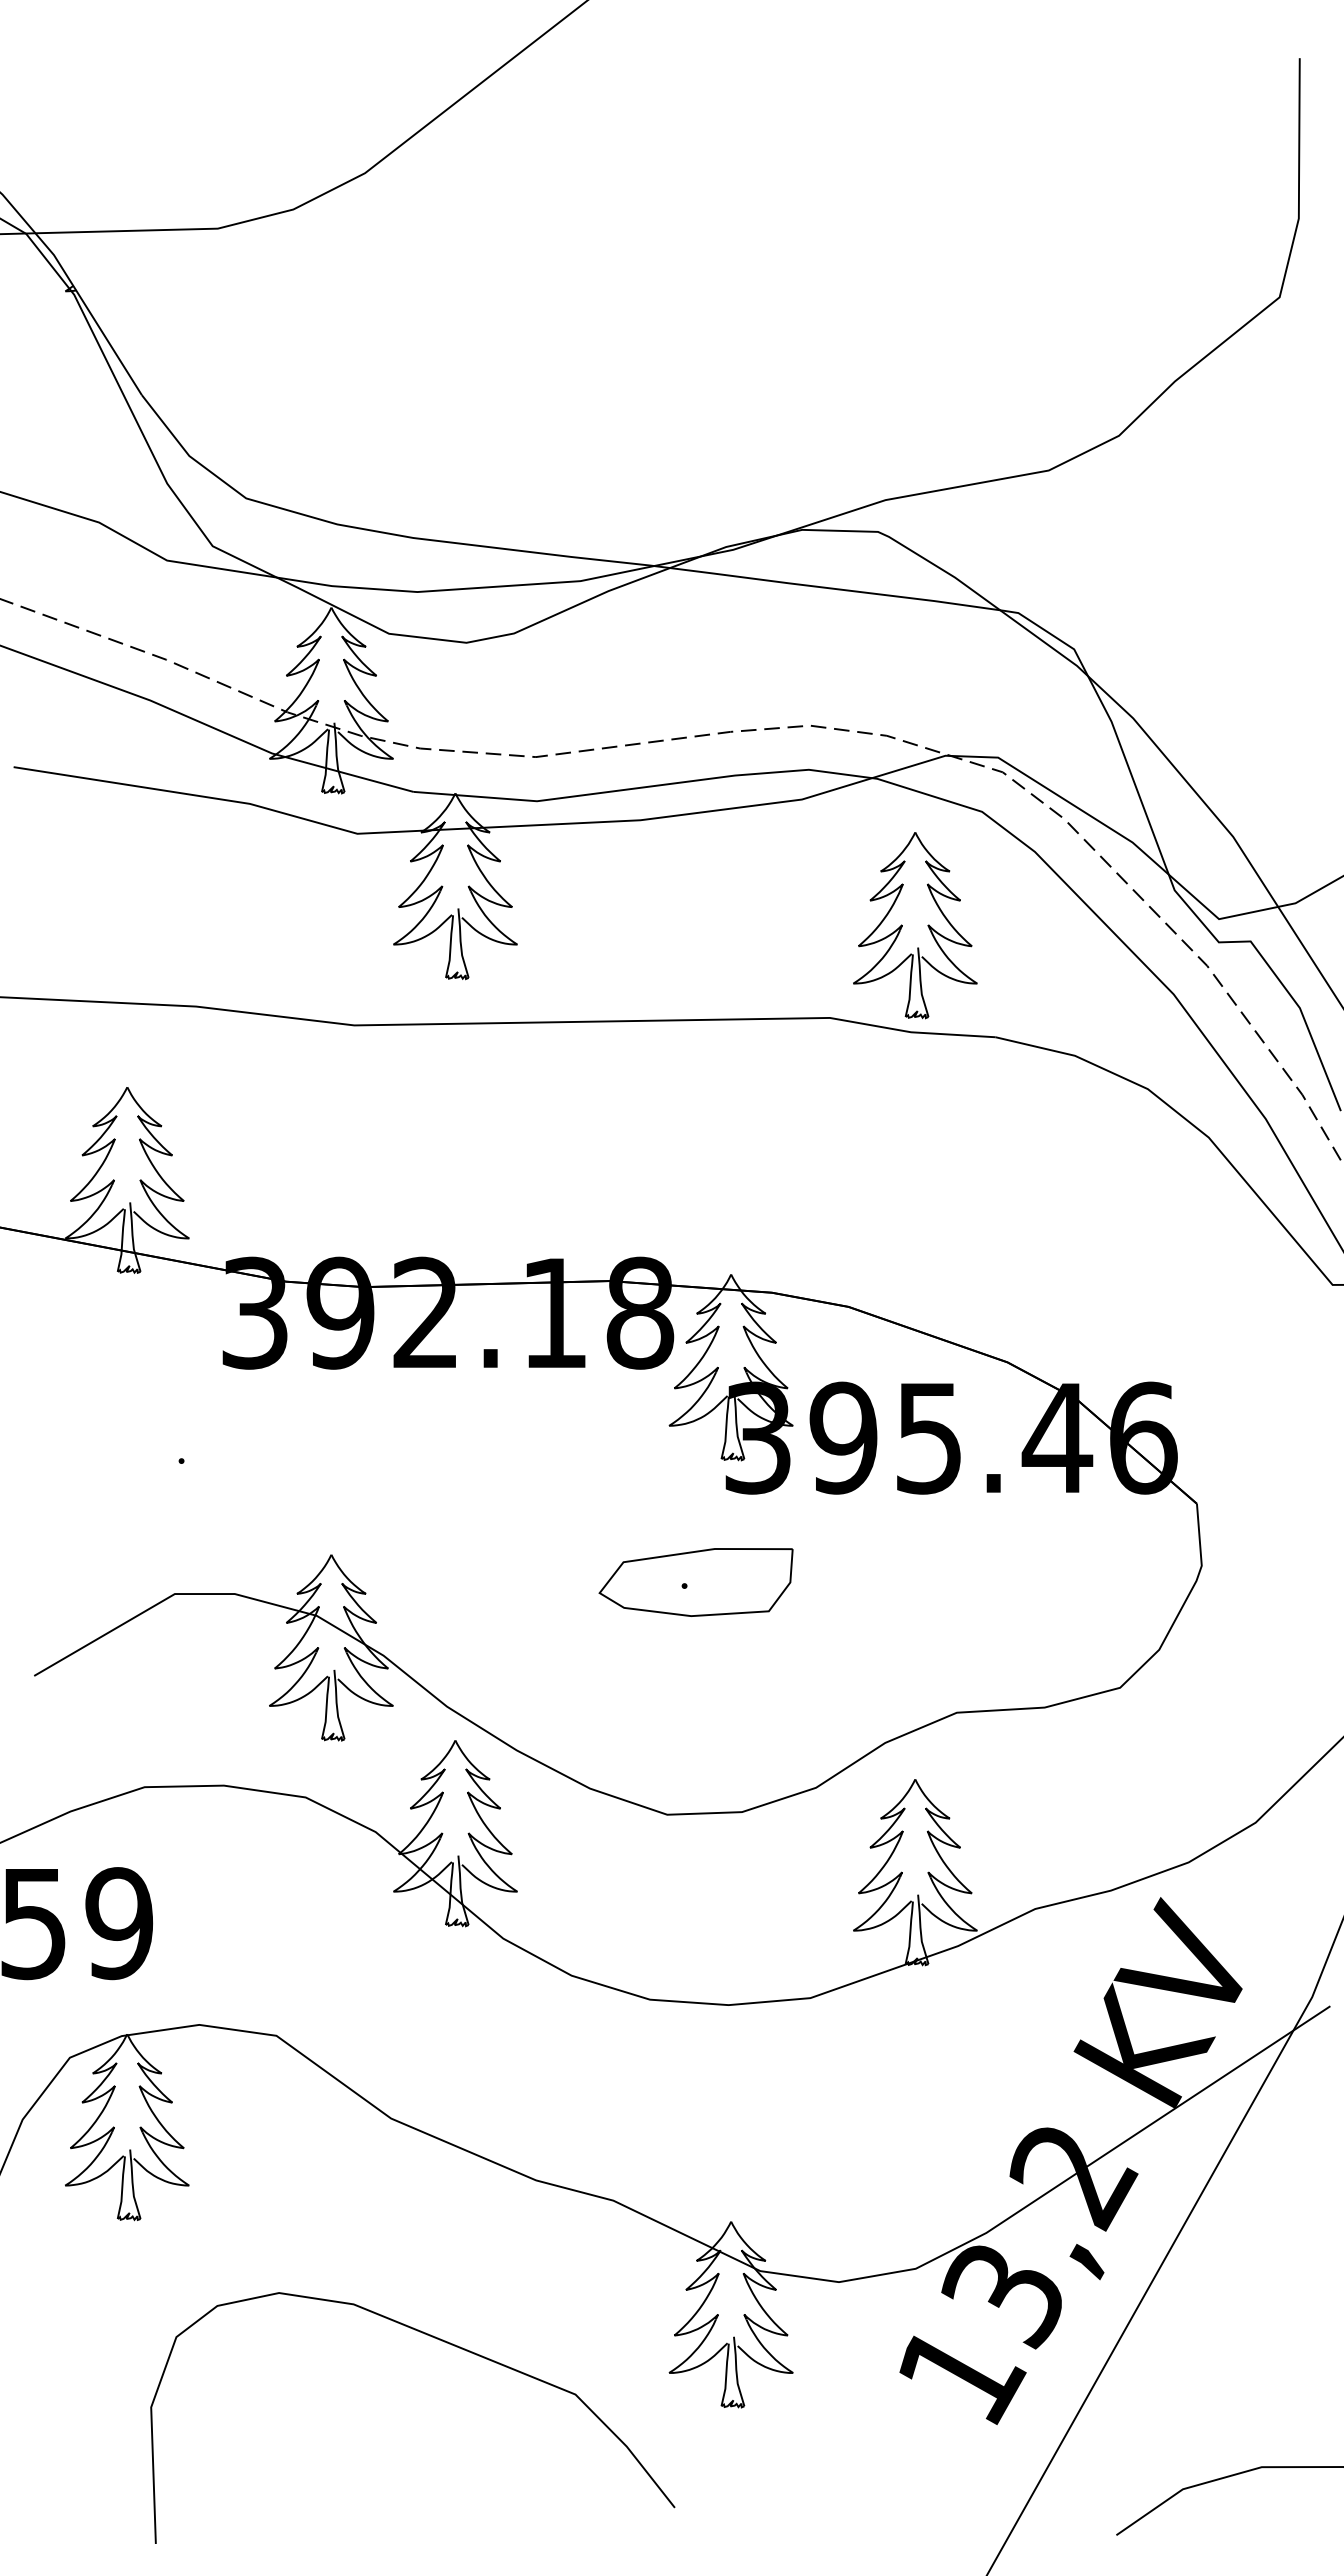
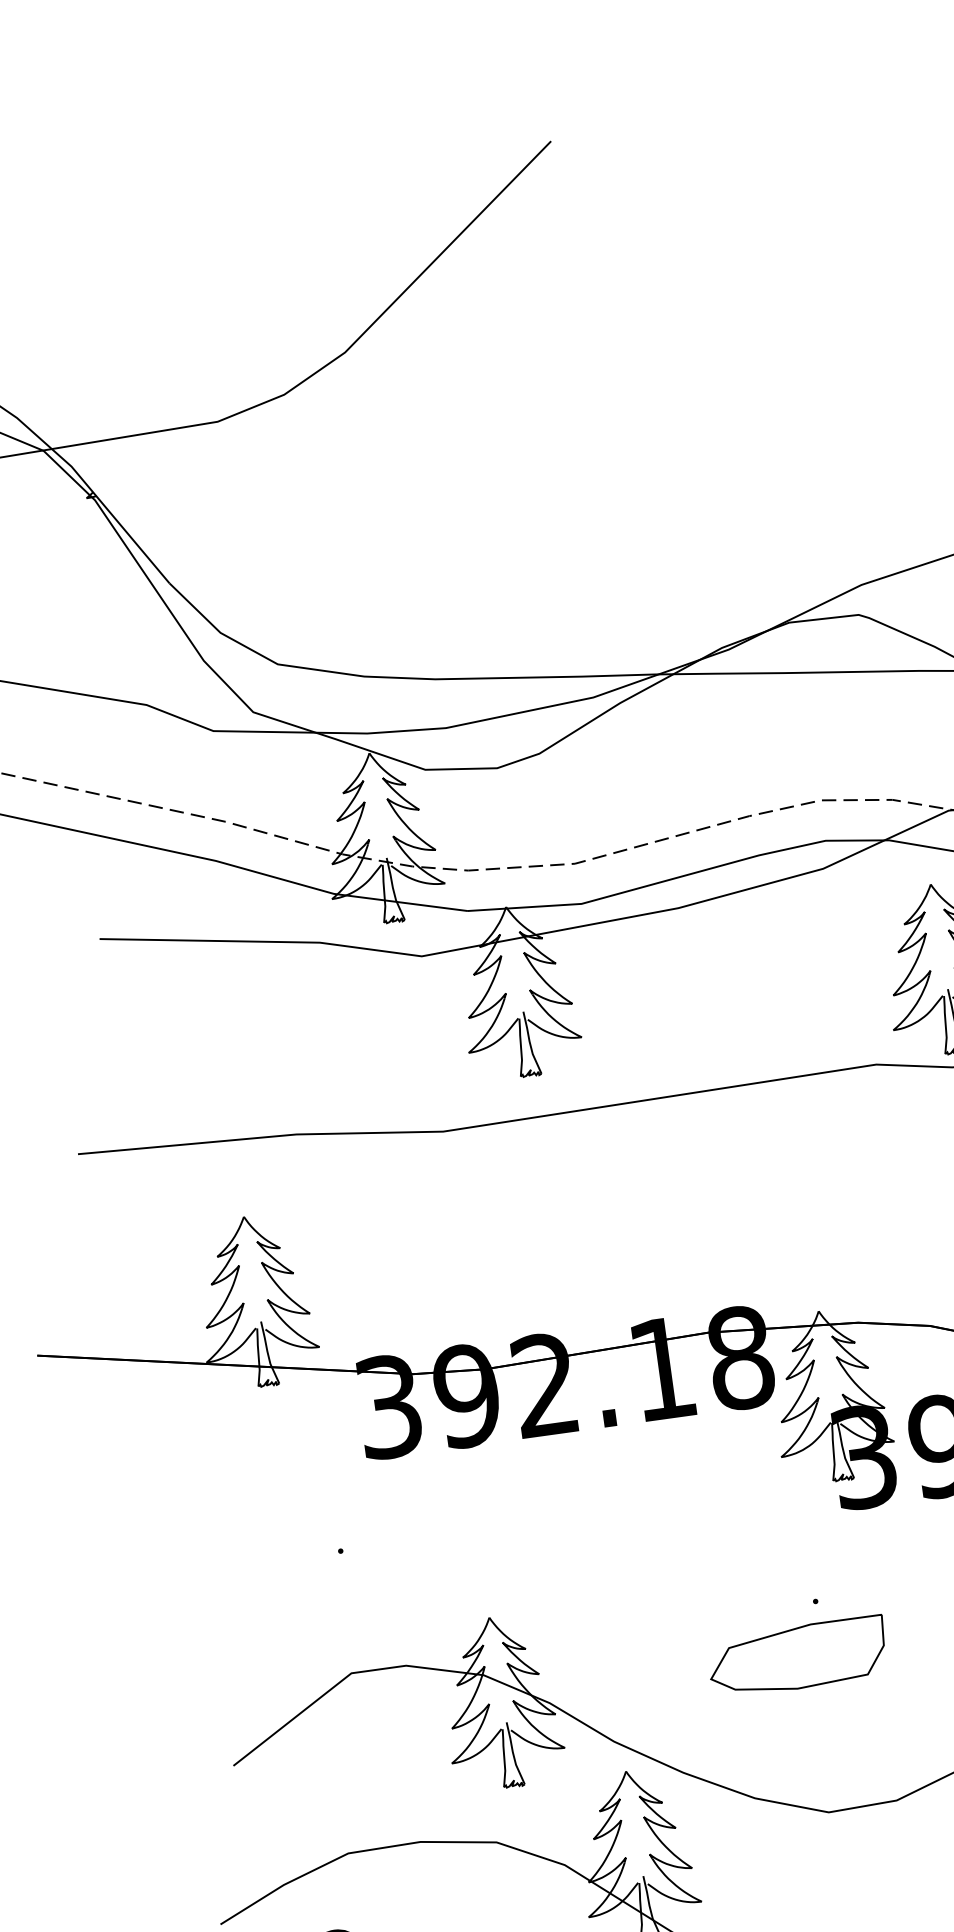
part: (695, 1582) -> (797, 1657), moved

